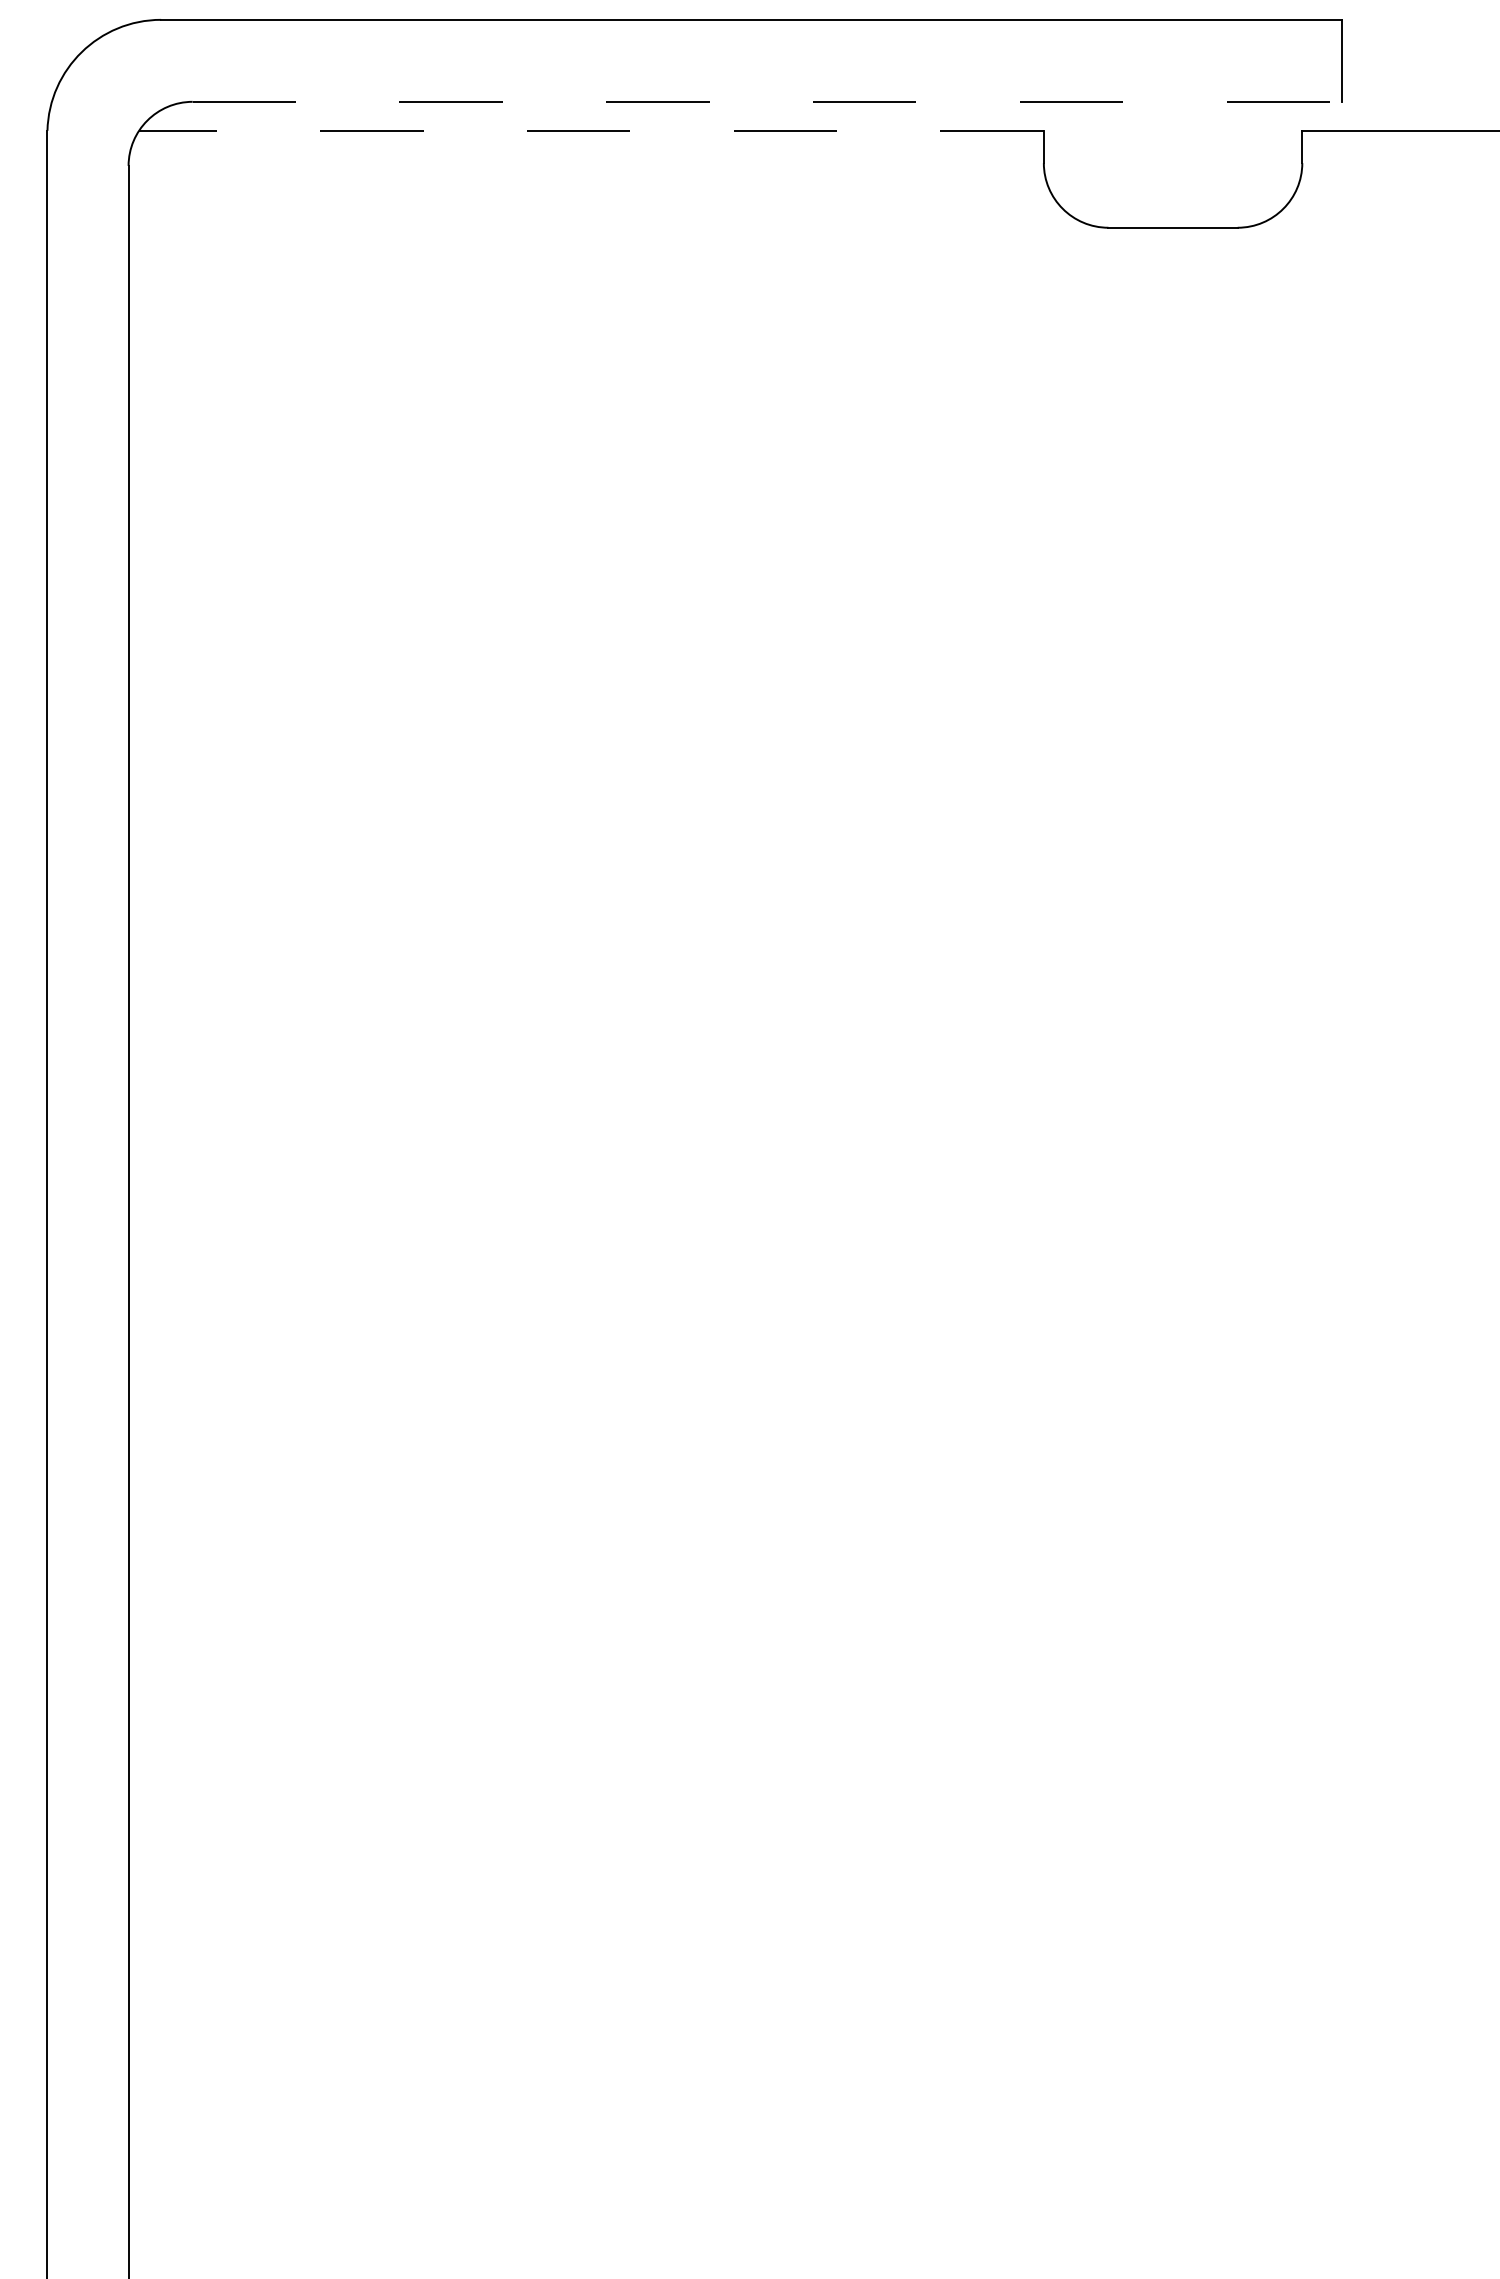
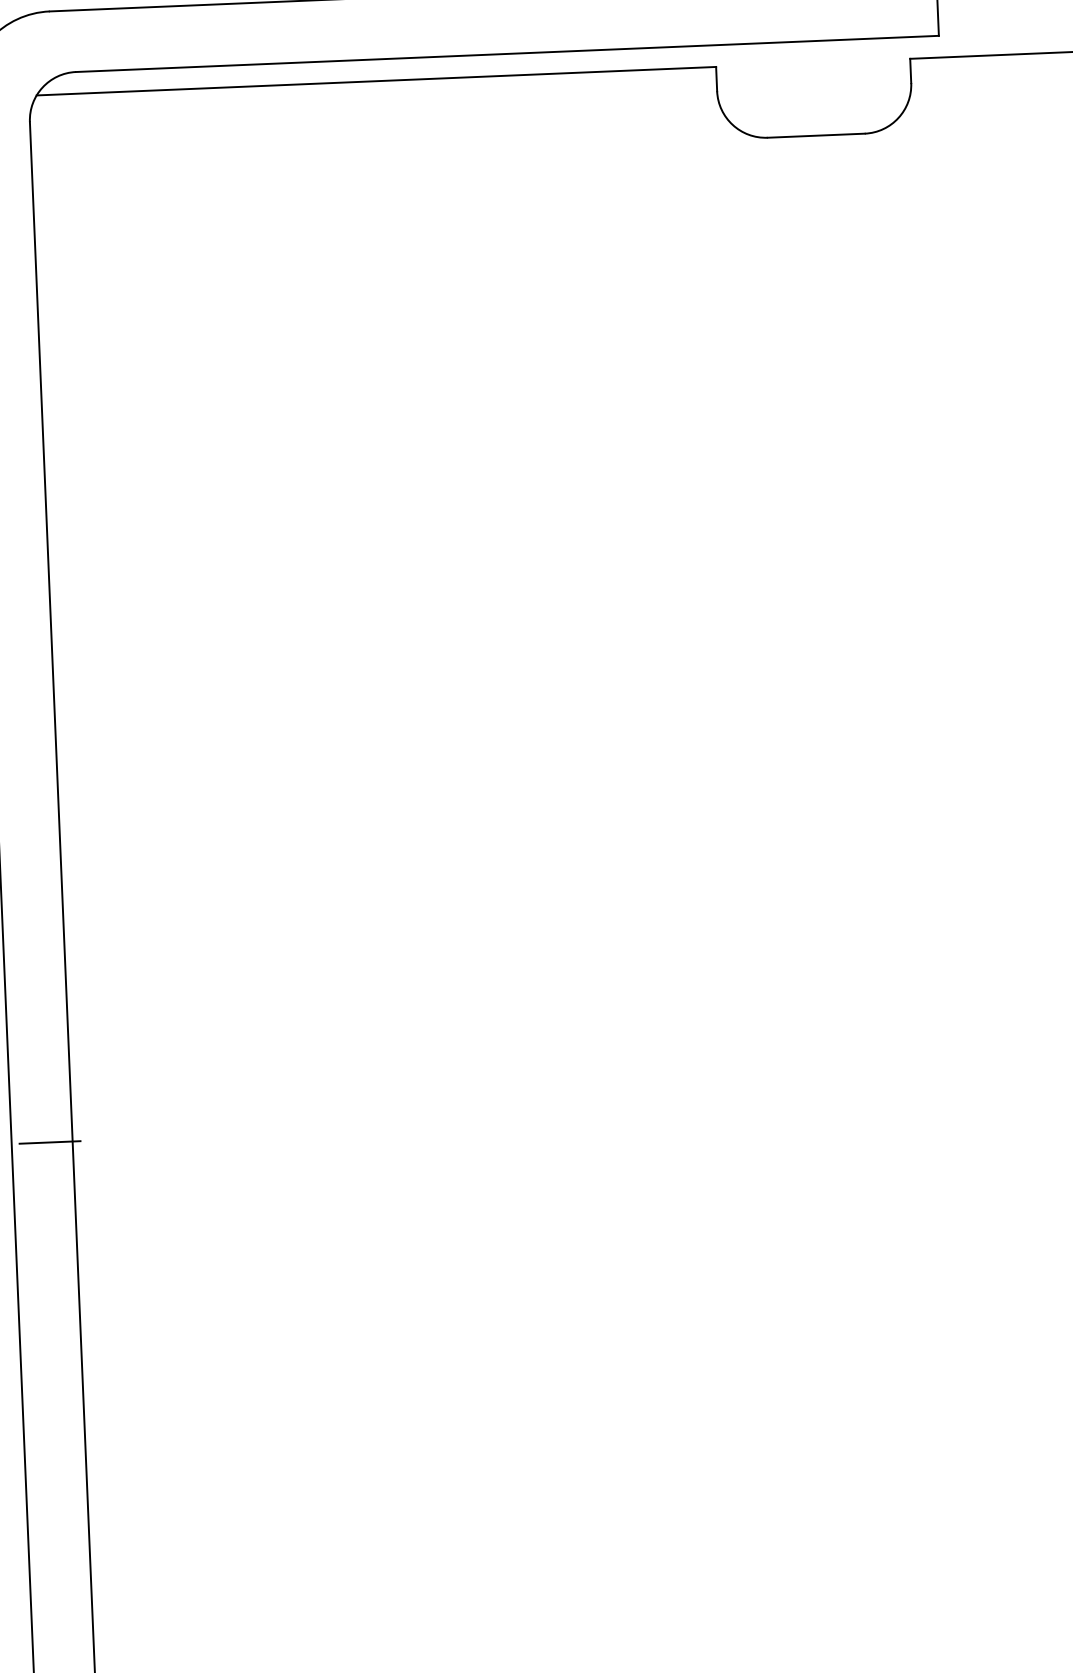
line: (767, 101) -> (507, 53), dashed -> solid
line: (590, 130) -> (375, 81), dashed -> solid
line: (98, 1523) -> (50, 1142), added

